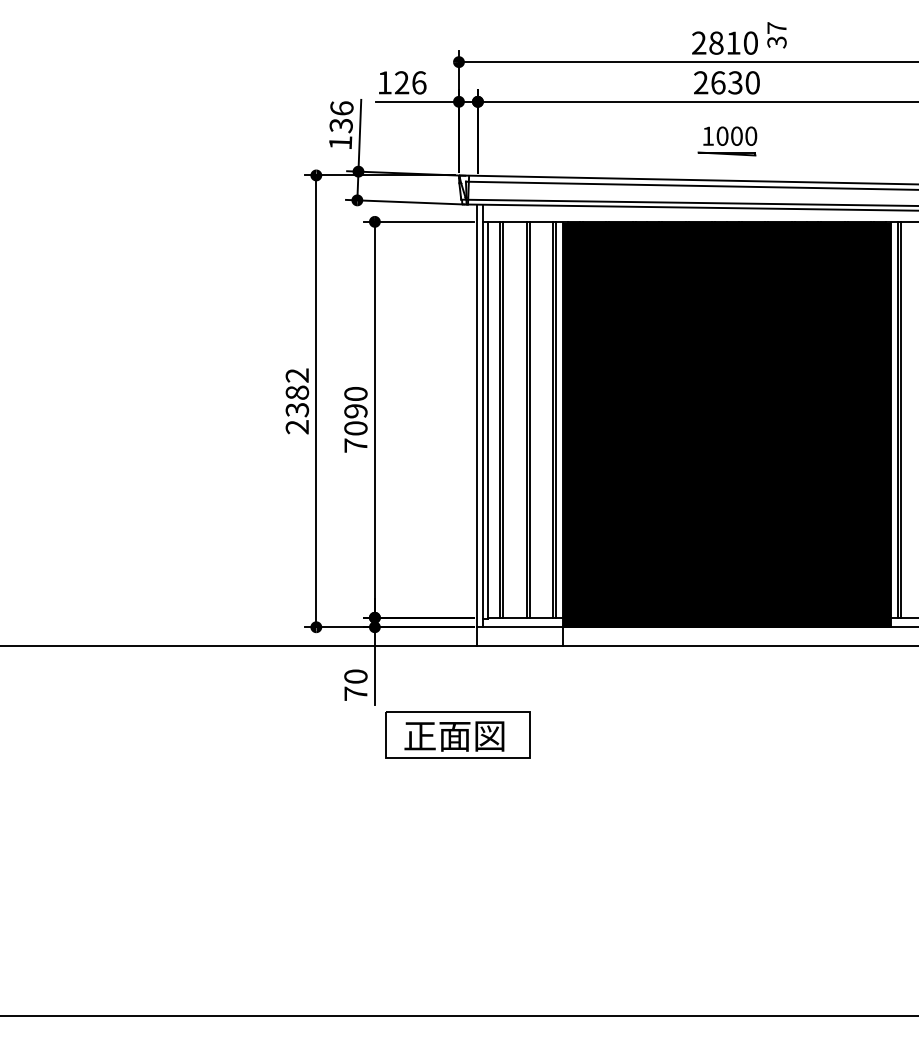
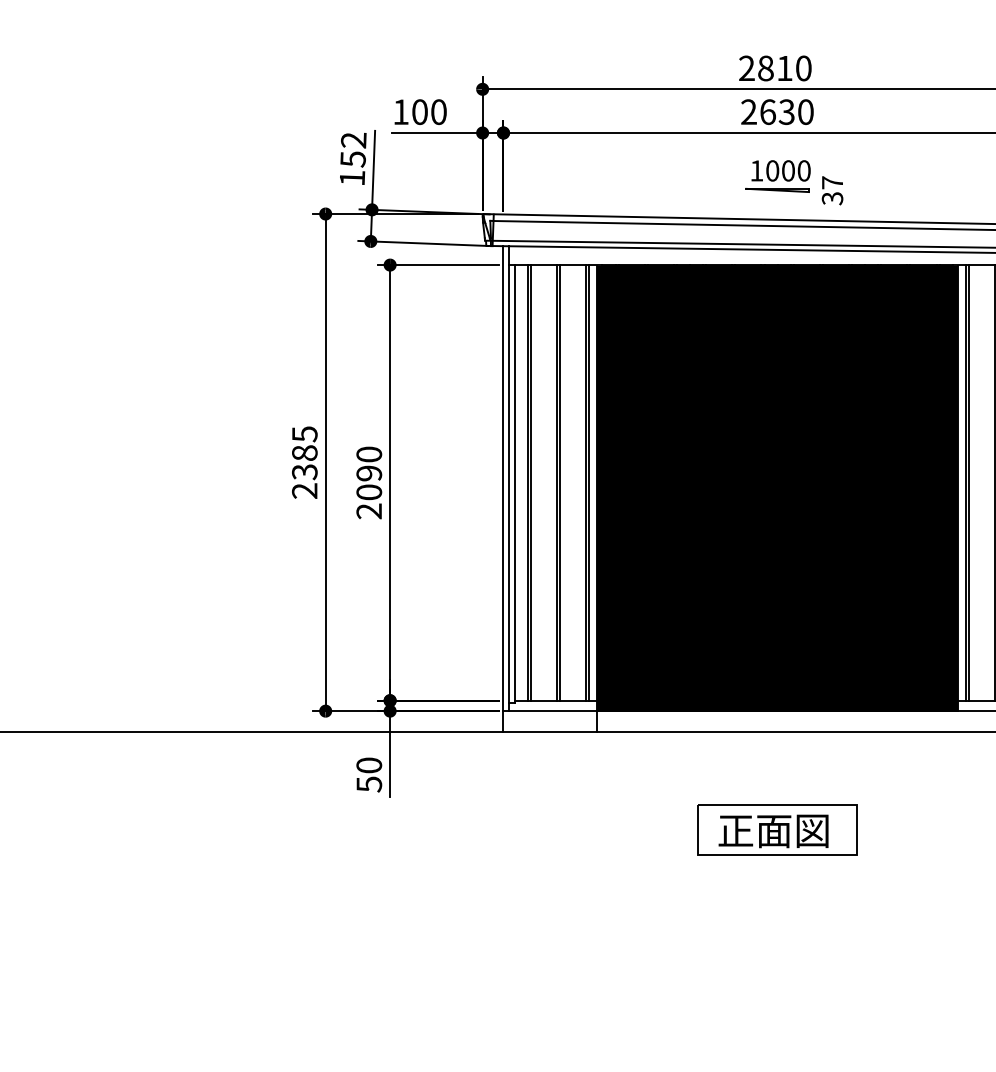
text: (776, 35) -> (832, 190), moved
text: (410, 82) -> (429, 111), 126 -> 100
text: (341, 116) -> (353, 149), 136 -> 152
text: (297, 375) -> (304, 434), 2382 -> 2385
text: (355, 445) -> (368, 511), 7090 -> 2090
text: (355, 693) -> (368, 784), 70 -> 50
part: (457, 734) -> (777, 829), moved

